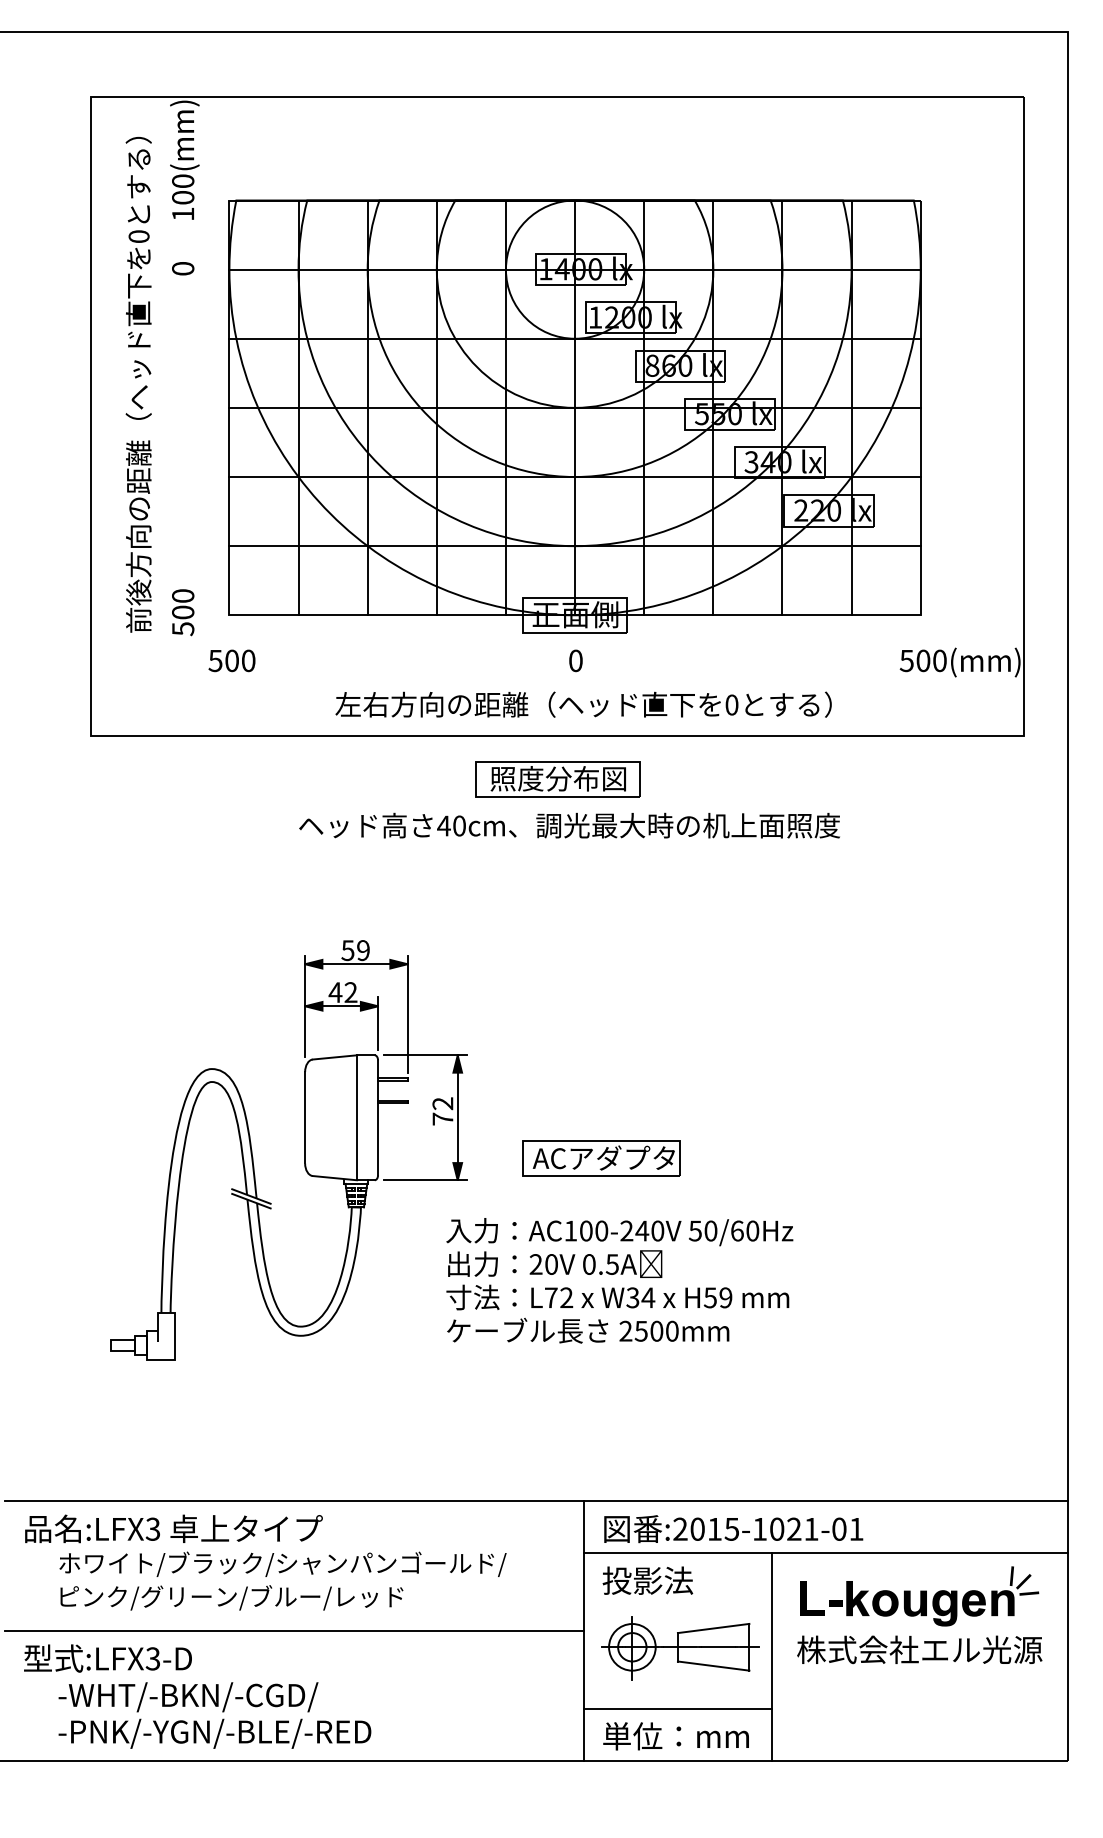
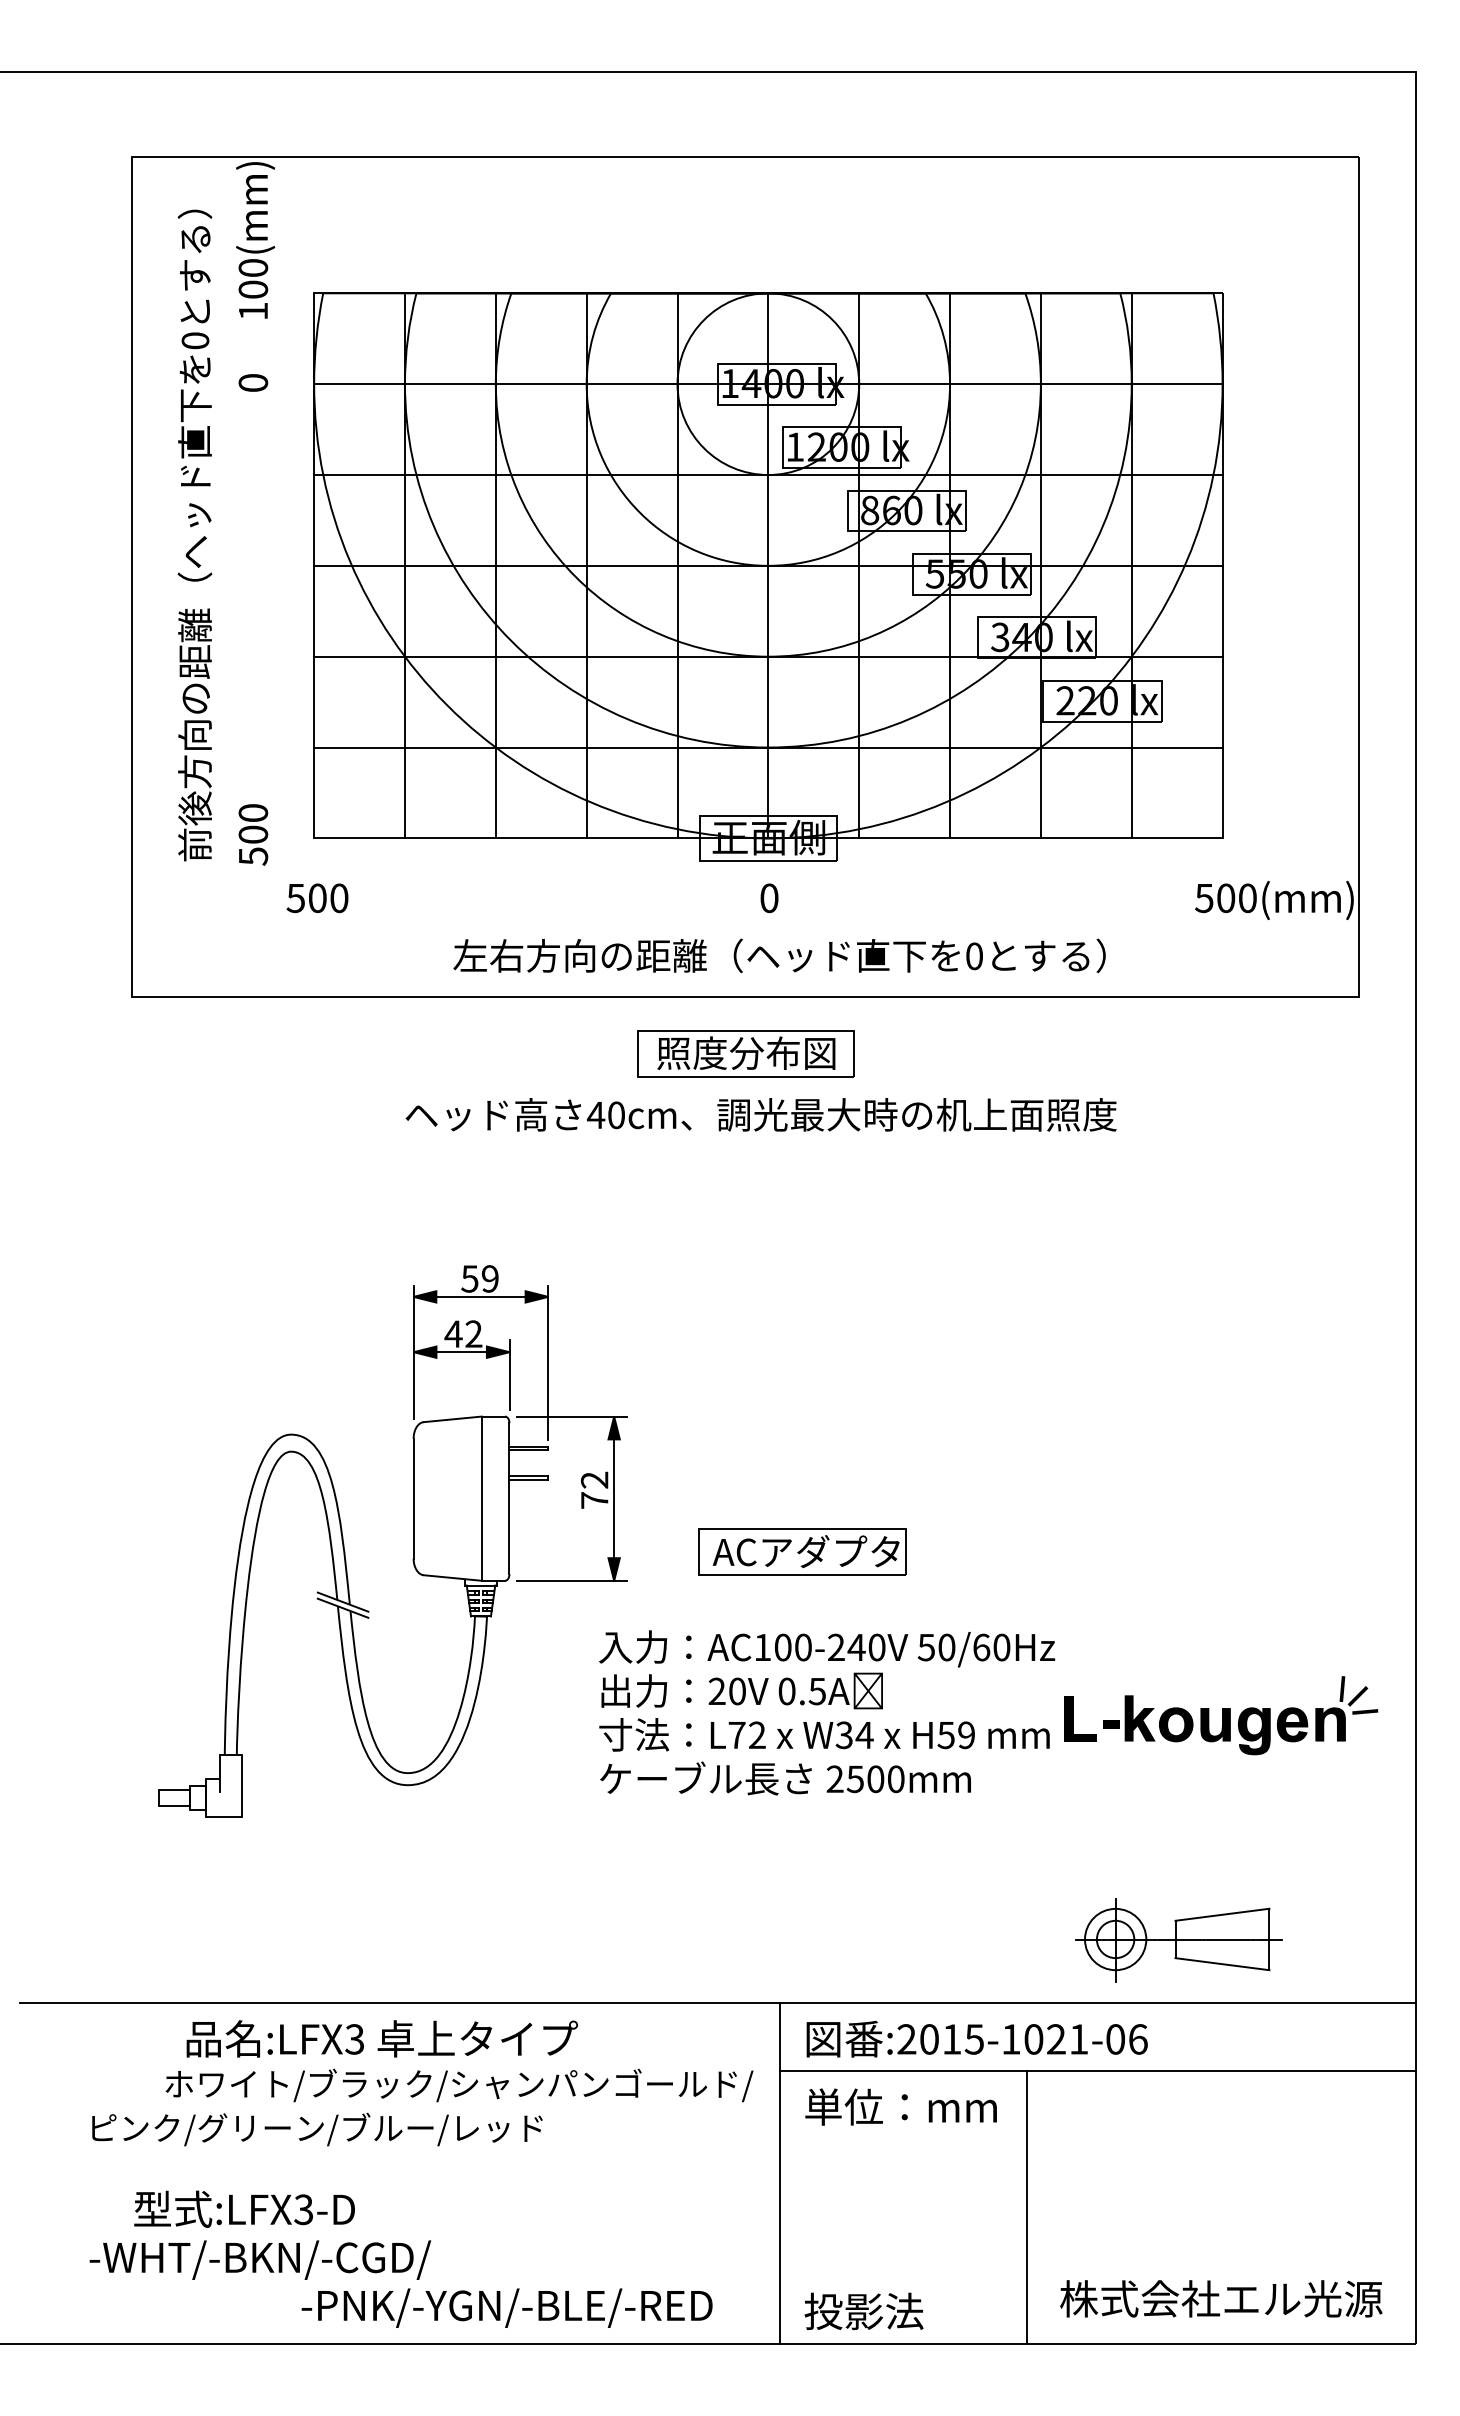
text: (173, 1528) -> (381, 2038), moved
text: (856, 1529) -> (1138, 2039), :2015-1021-01 -> :2015-1021-06
text: (282, 1564) -> (459, 2085), moved
text: (675, 1580) -> (900, 2106), 投影法 -> 単位：mm
part: (919, 1596) -> (1221, 1715), moved
line: (294, 1631) -> (399, 2173), removed
part: (680, 1648) -> (1178, 1940), moved
text: (919, 1649) -> (1221, 2298), moved
text: (107, 1657) -> (244, 2208), moved
line: (677, 1708) -> (903, 2275), removed
text: (214, 1733) -> (506, 2307), moved
text: (675, 1736) -> (900, 2311), 単位：mm -> 投影法

